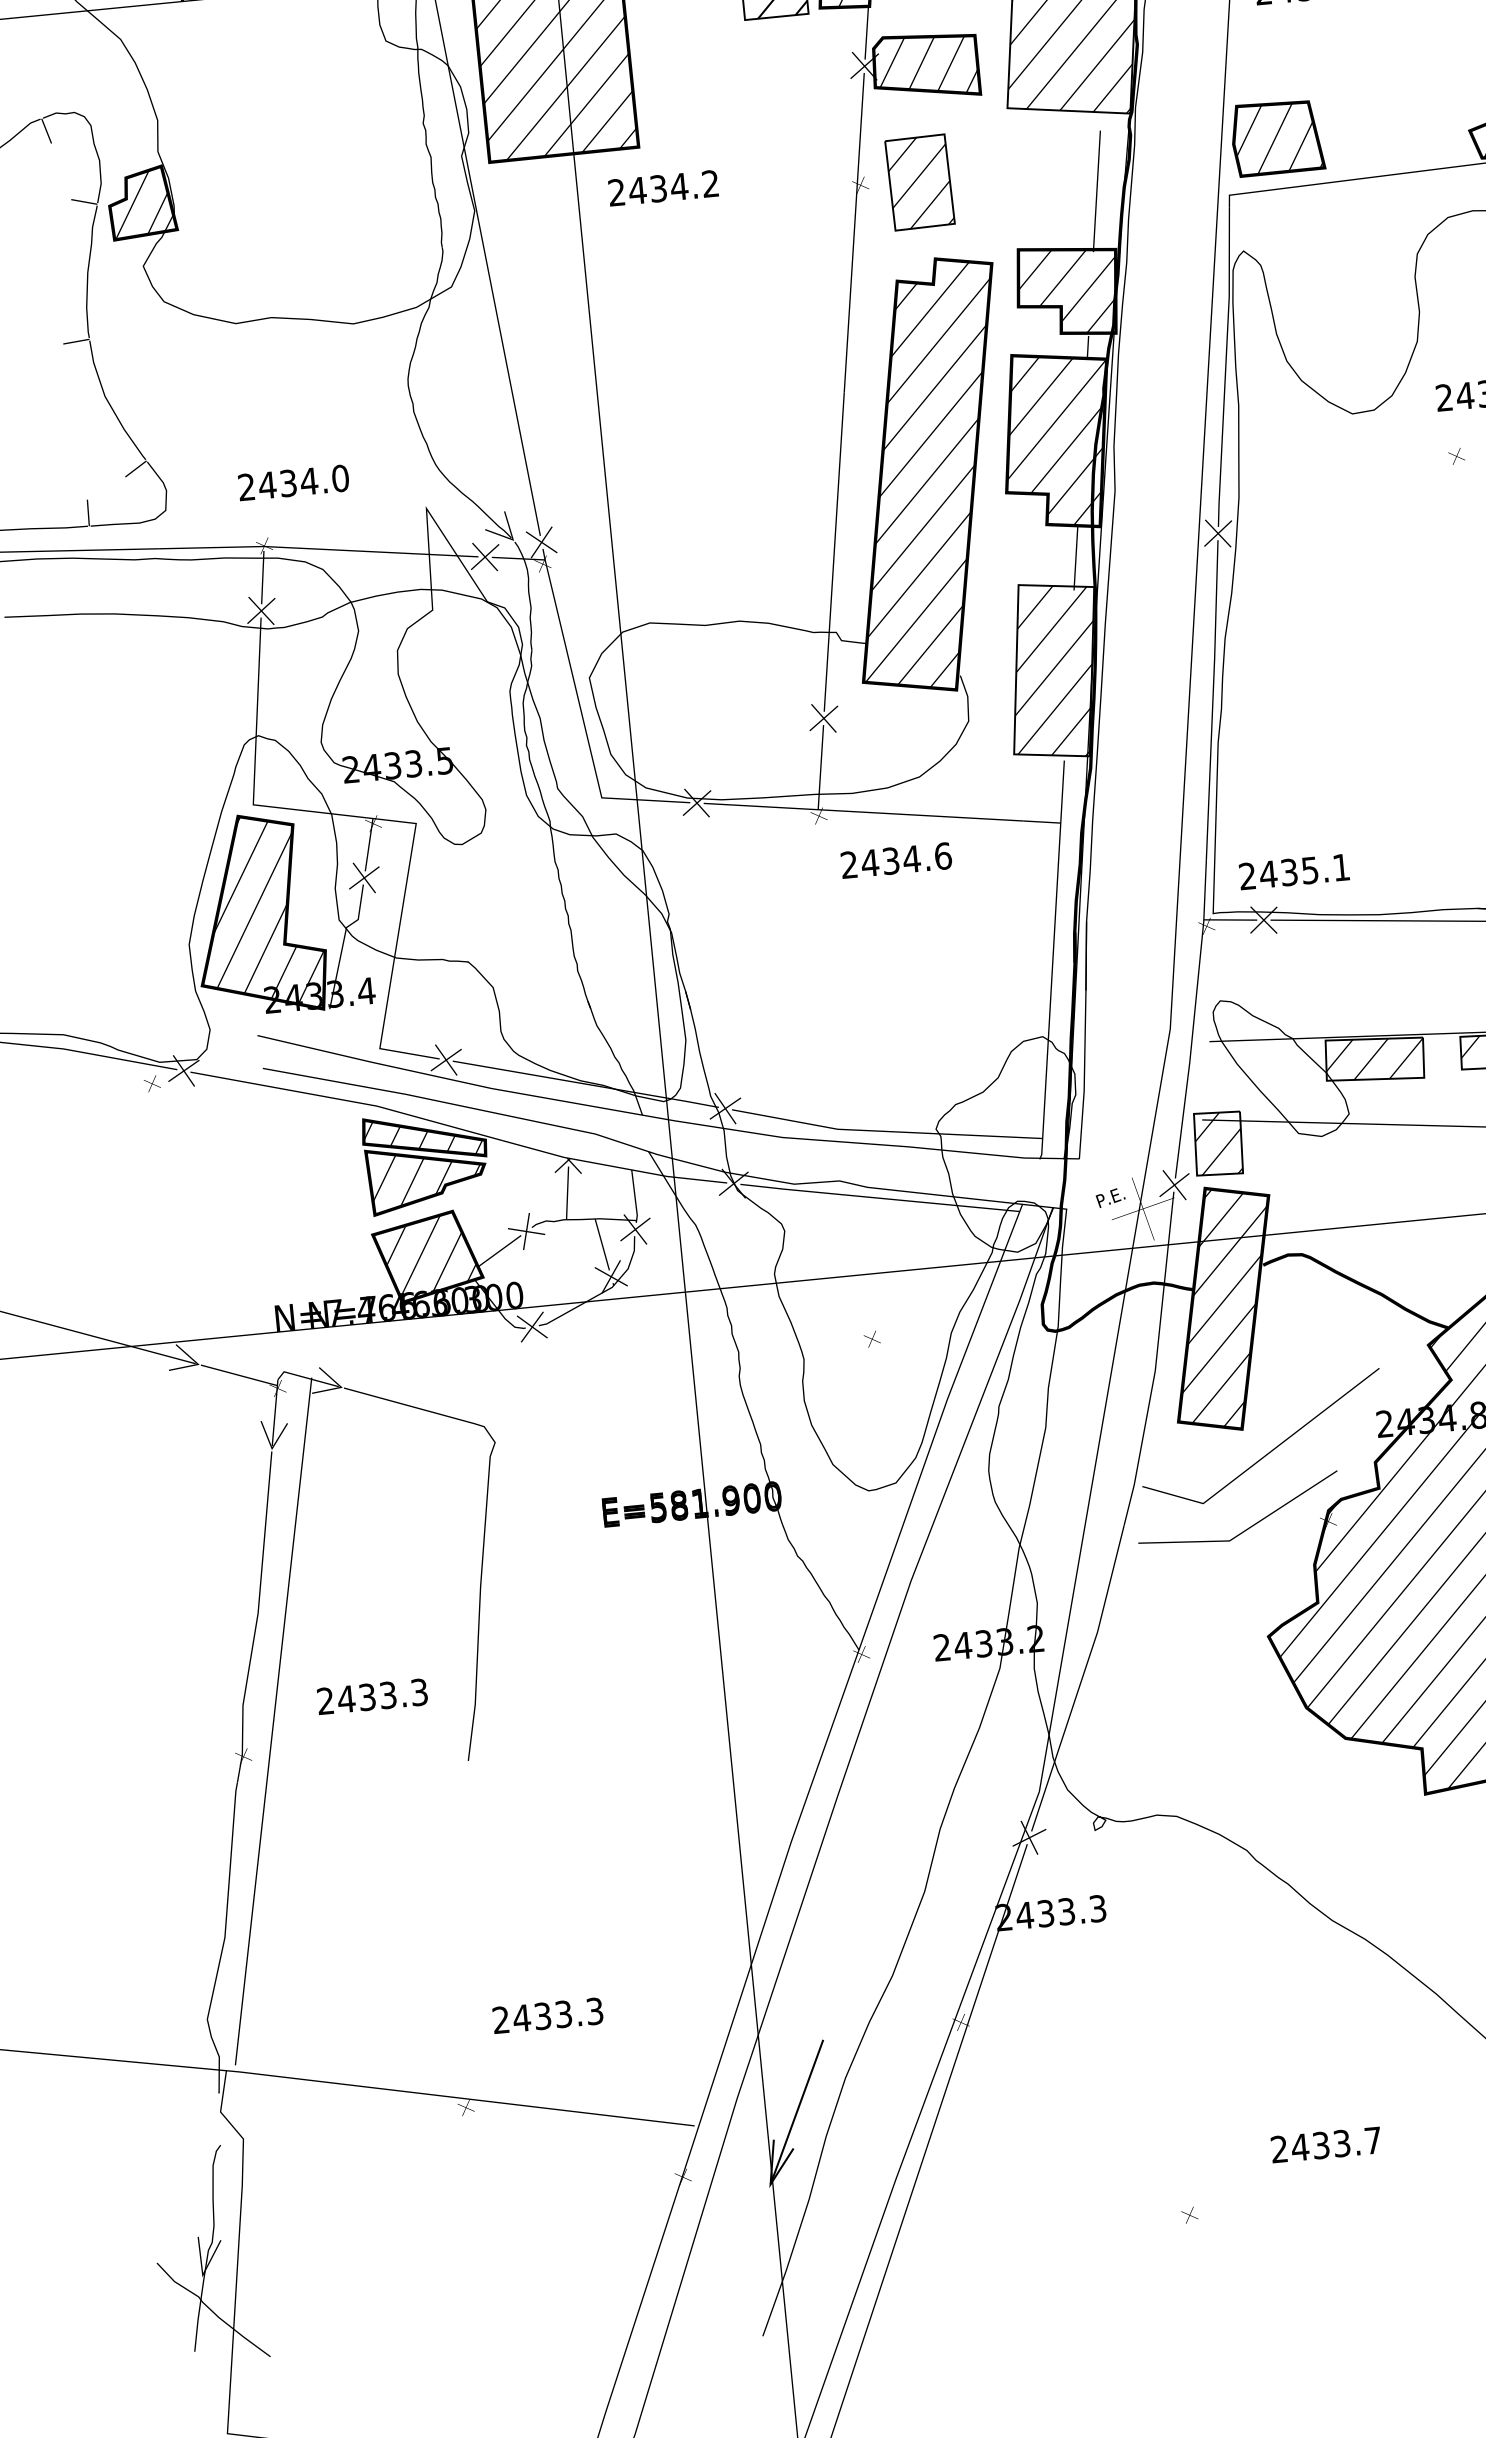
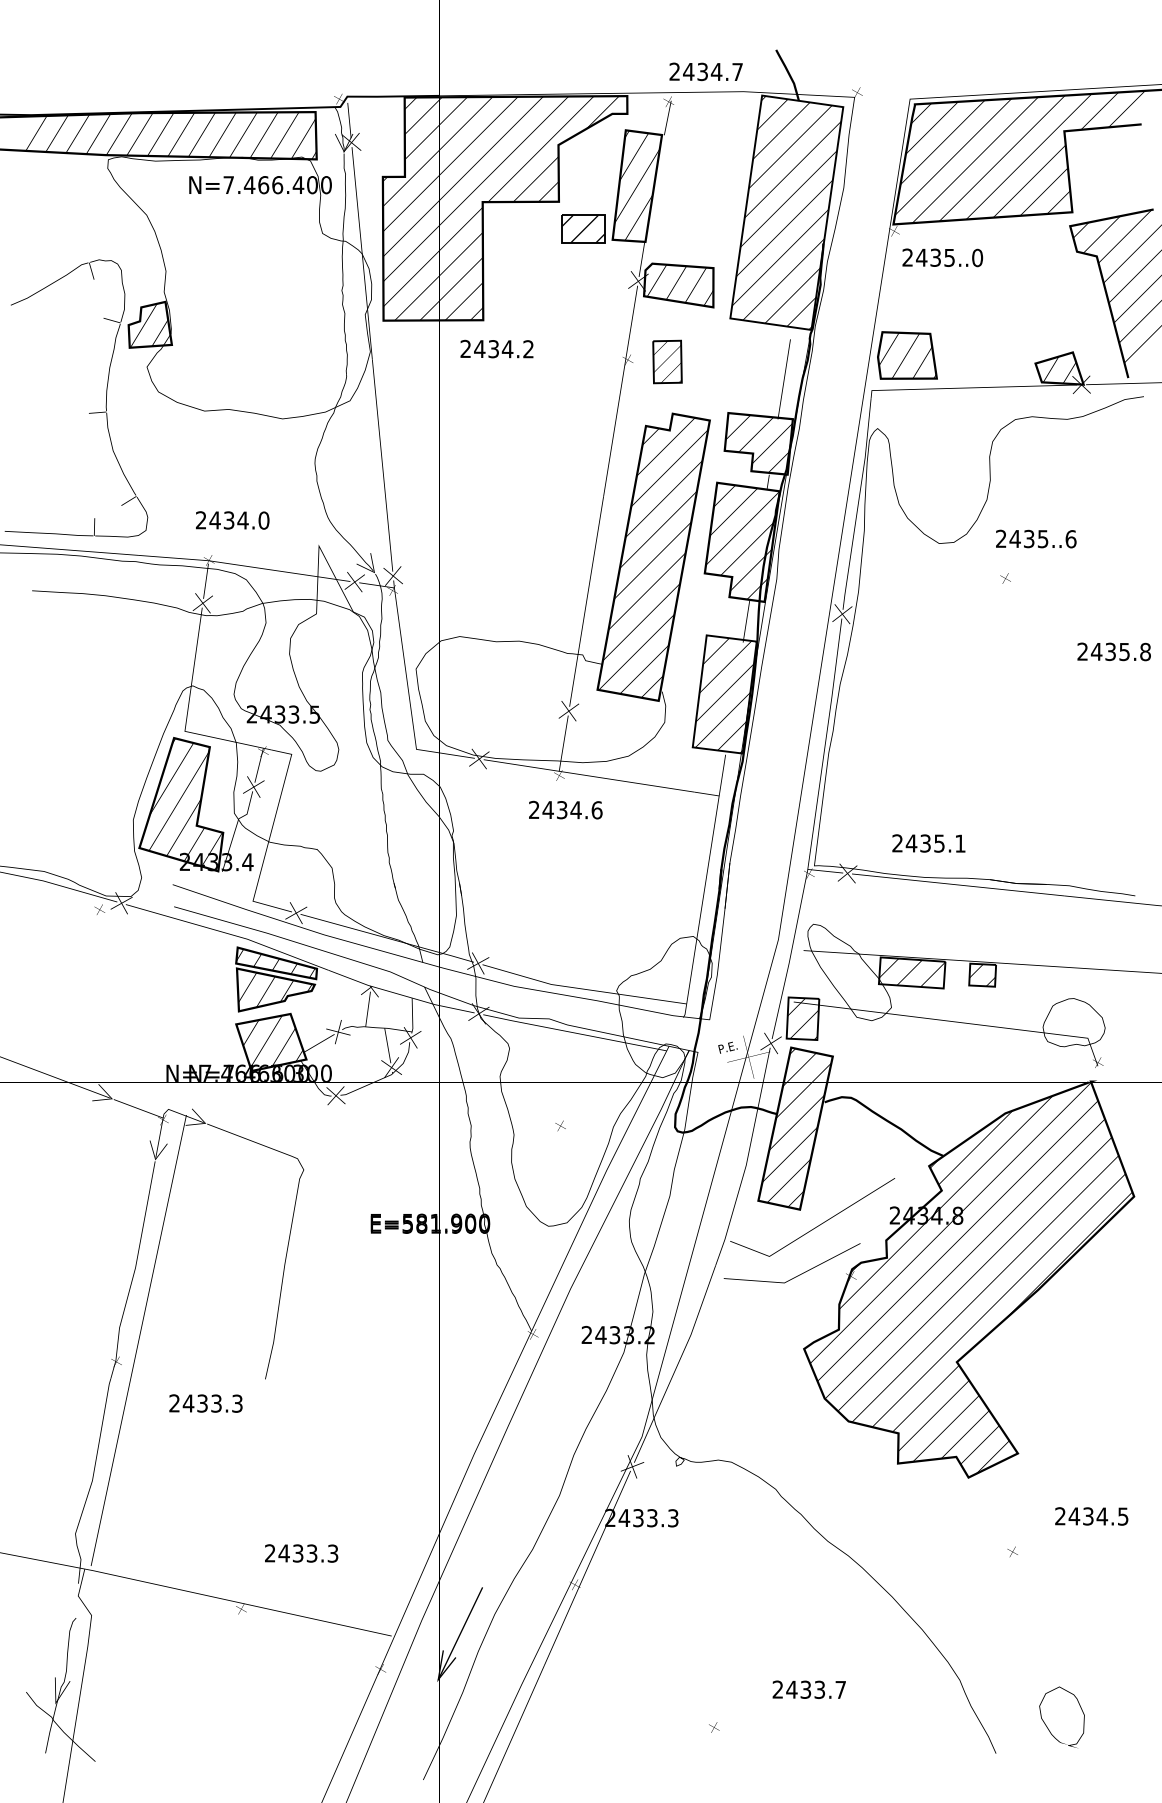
part: (919, 181) -> (667, 361), size x0.7
text: (895, 859) -> (565, 809), moved
text: (1293, 871) -> (928, 843), moved
text: (371, 1696) -> (205, 1403), moved

